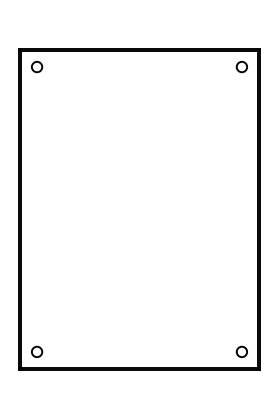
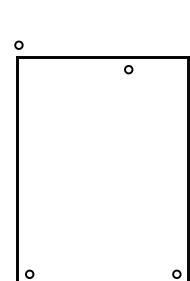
circle: (37, 67) -> (19, 45), moved
circle: (241, 67) -> (128, 70), moved

